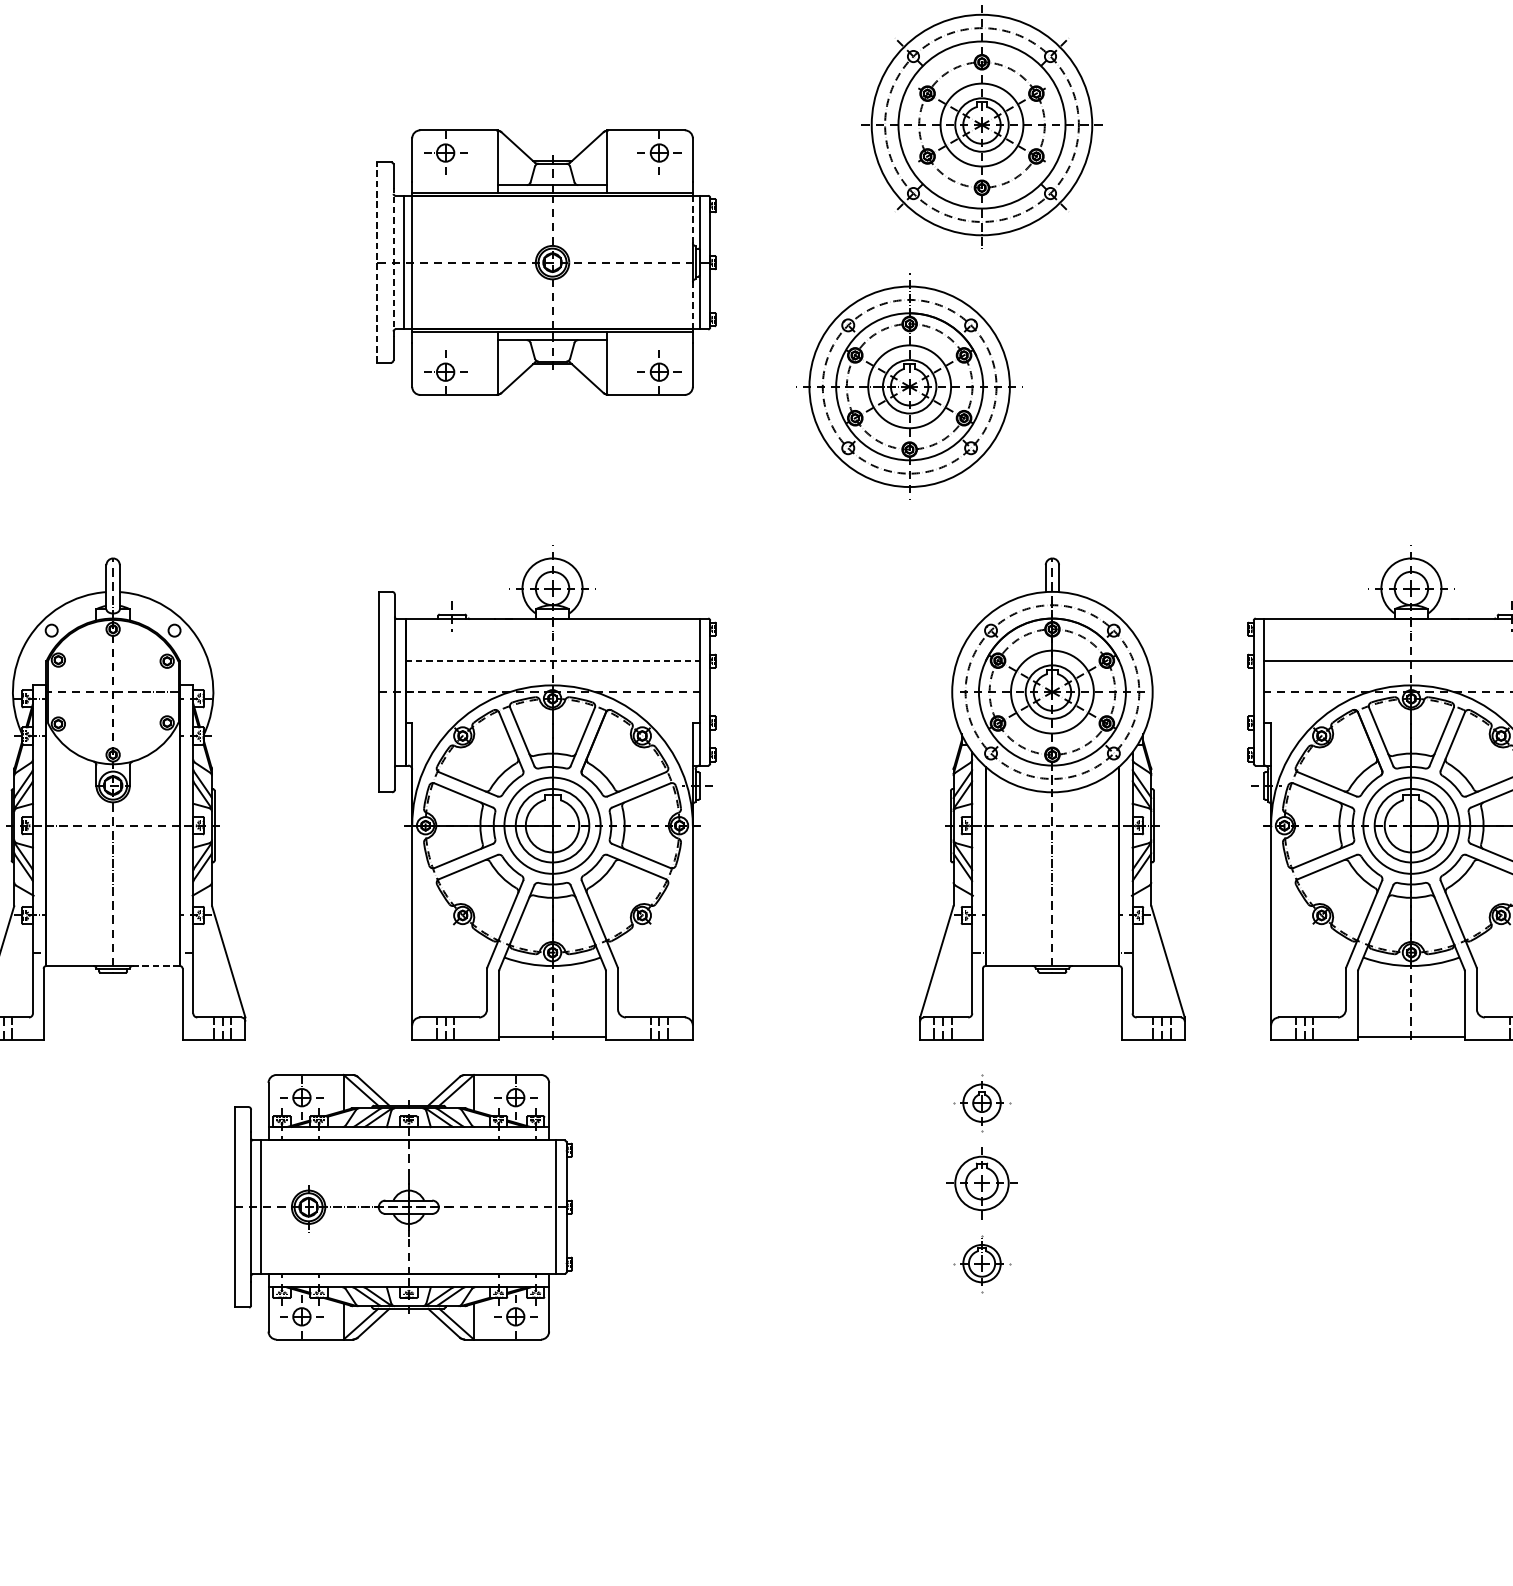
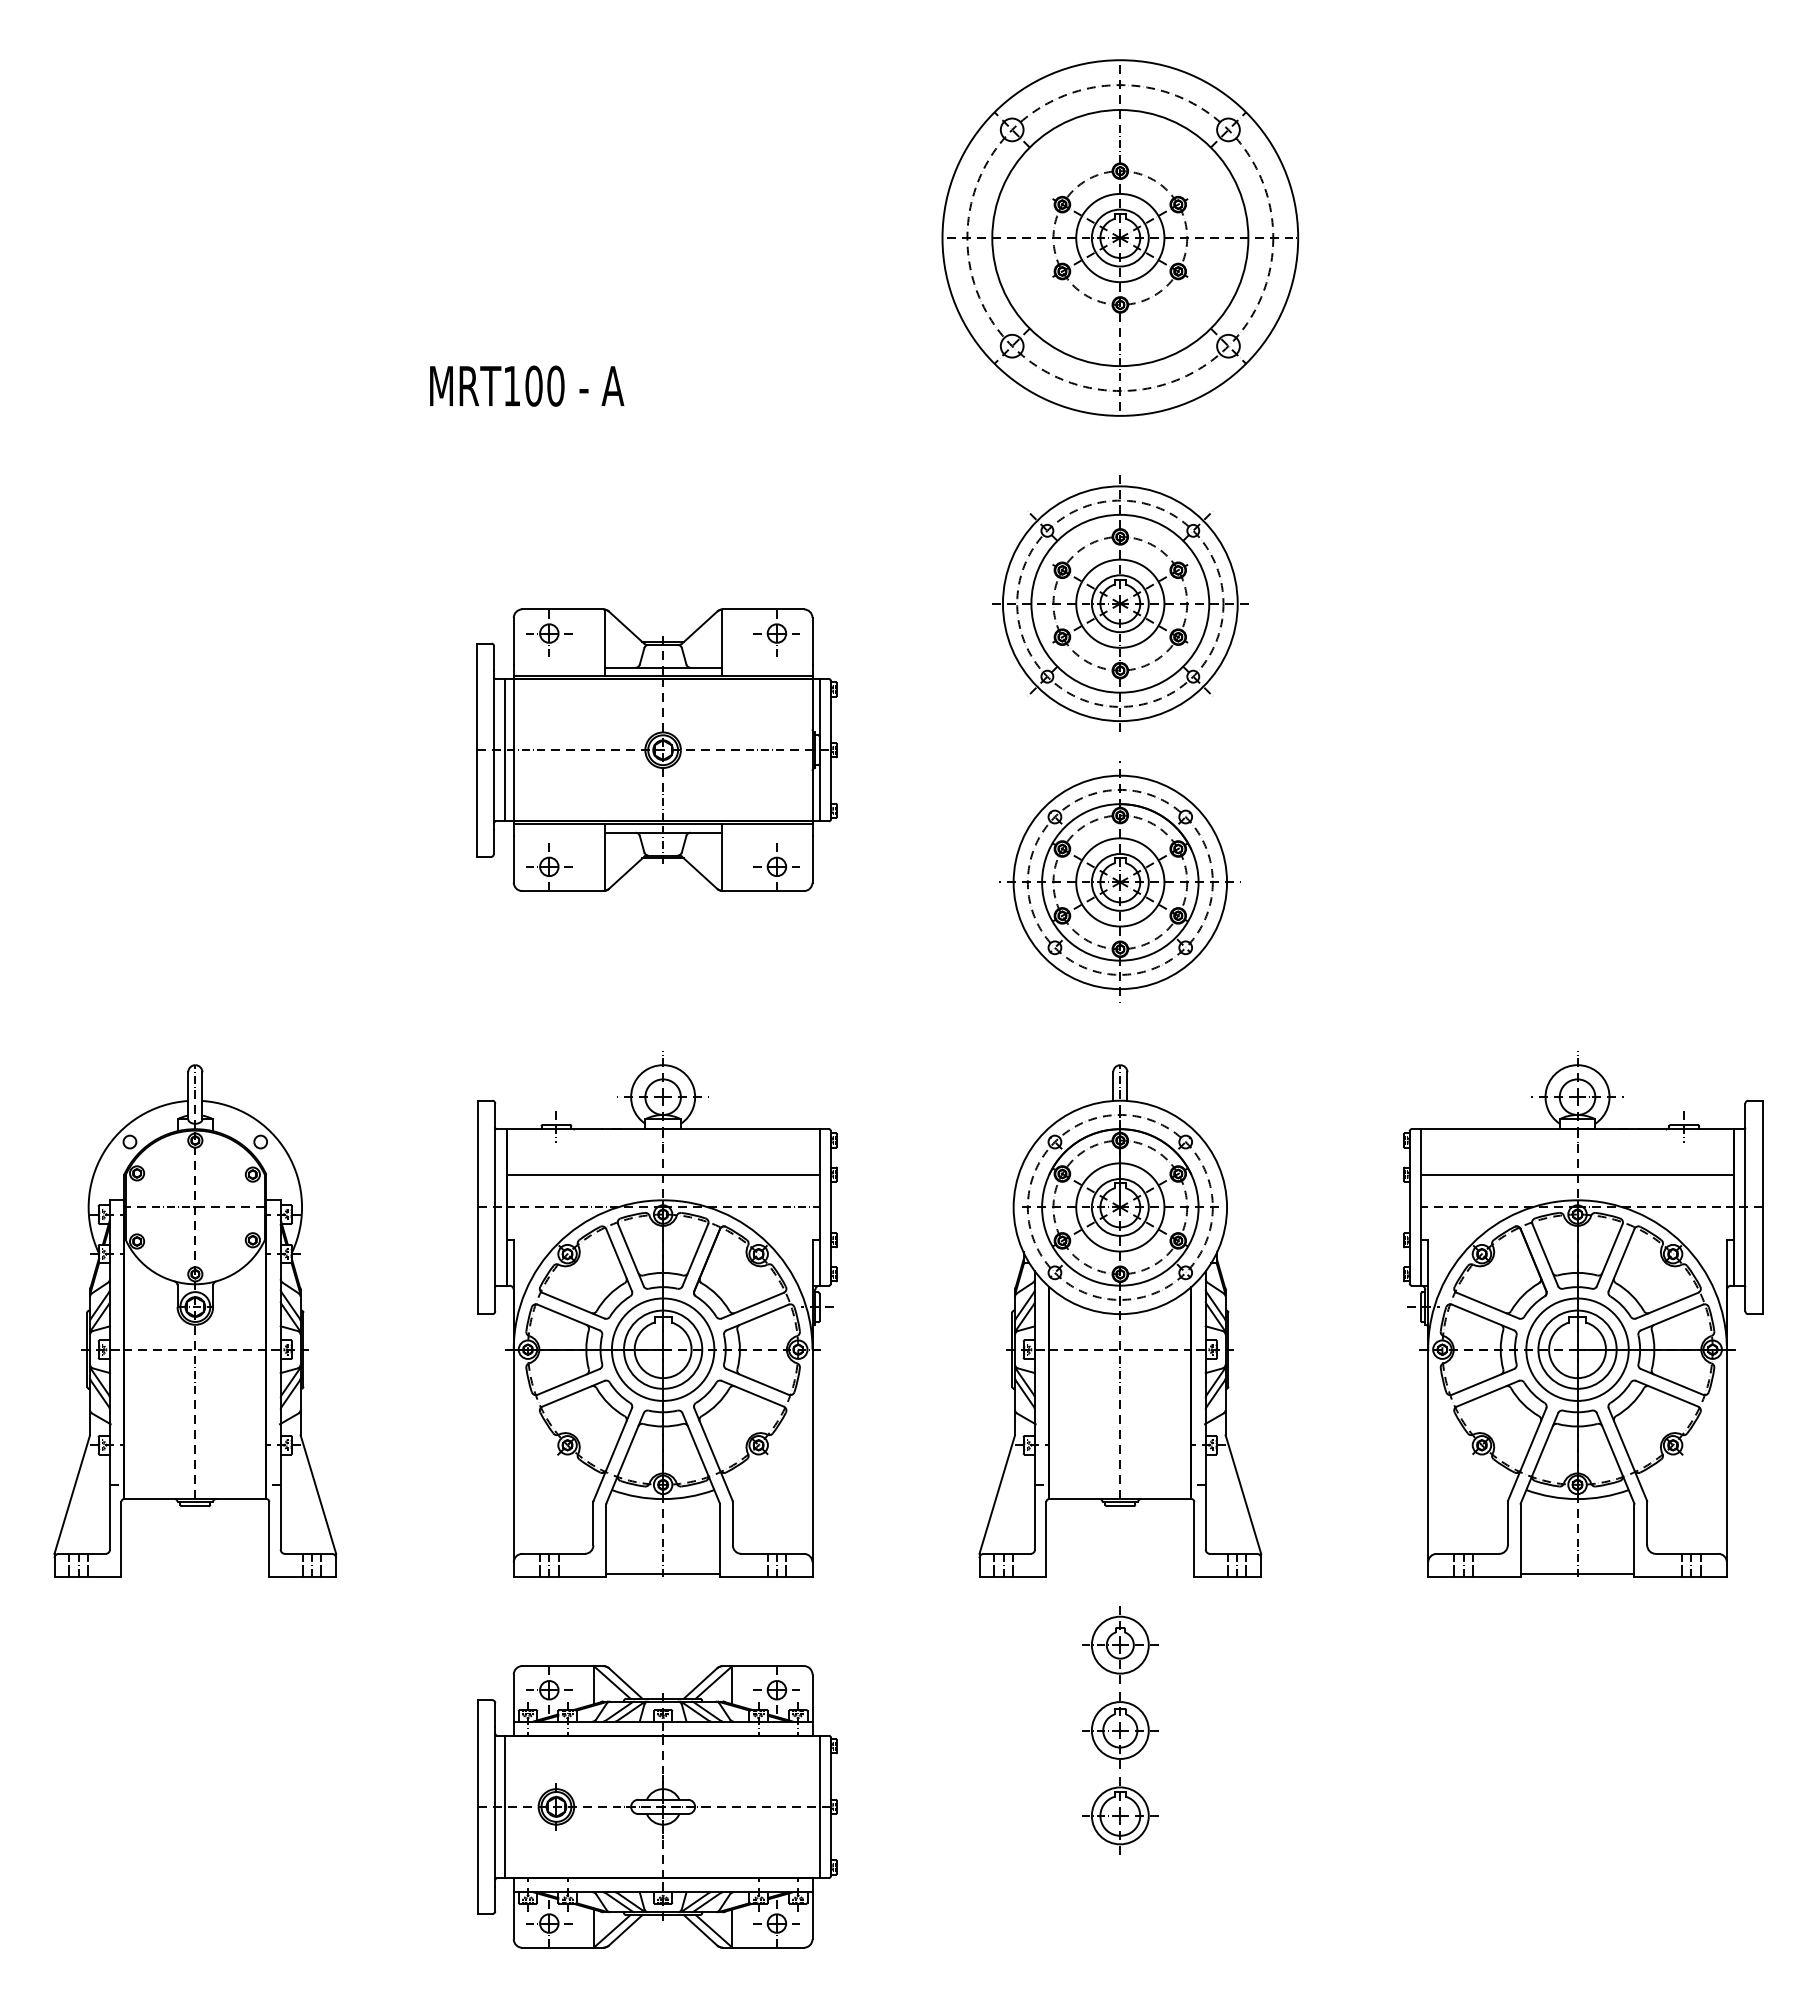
line: (692, 219) -> (812, 704), dashed -> solid
line: (377, 262) -> (476, 750), dashed -> solid
line: (393, 262) -> (493, 750), dashed -> solid
line: (692, 305) -> (812, 795), dashed -> solid
part: (908, 385) -> (1119, 881), moved
line: (552, 661) -> (663, 1174), dashed -> solid
part: (1052, 798) -> (1120, 1320), moved
line: (155, 966) -> (240, 1499), dashed -> solid
part: (982, 1102) -> (1120, 1644), size x1.43
part: (403, 1206) -> (657, 1806), moved
part: (982, 1263) -> (1120, 1815), size x1.43

